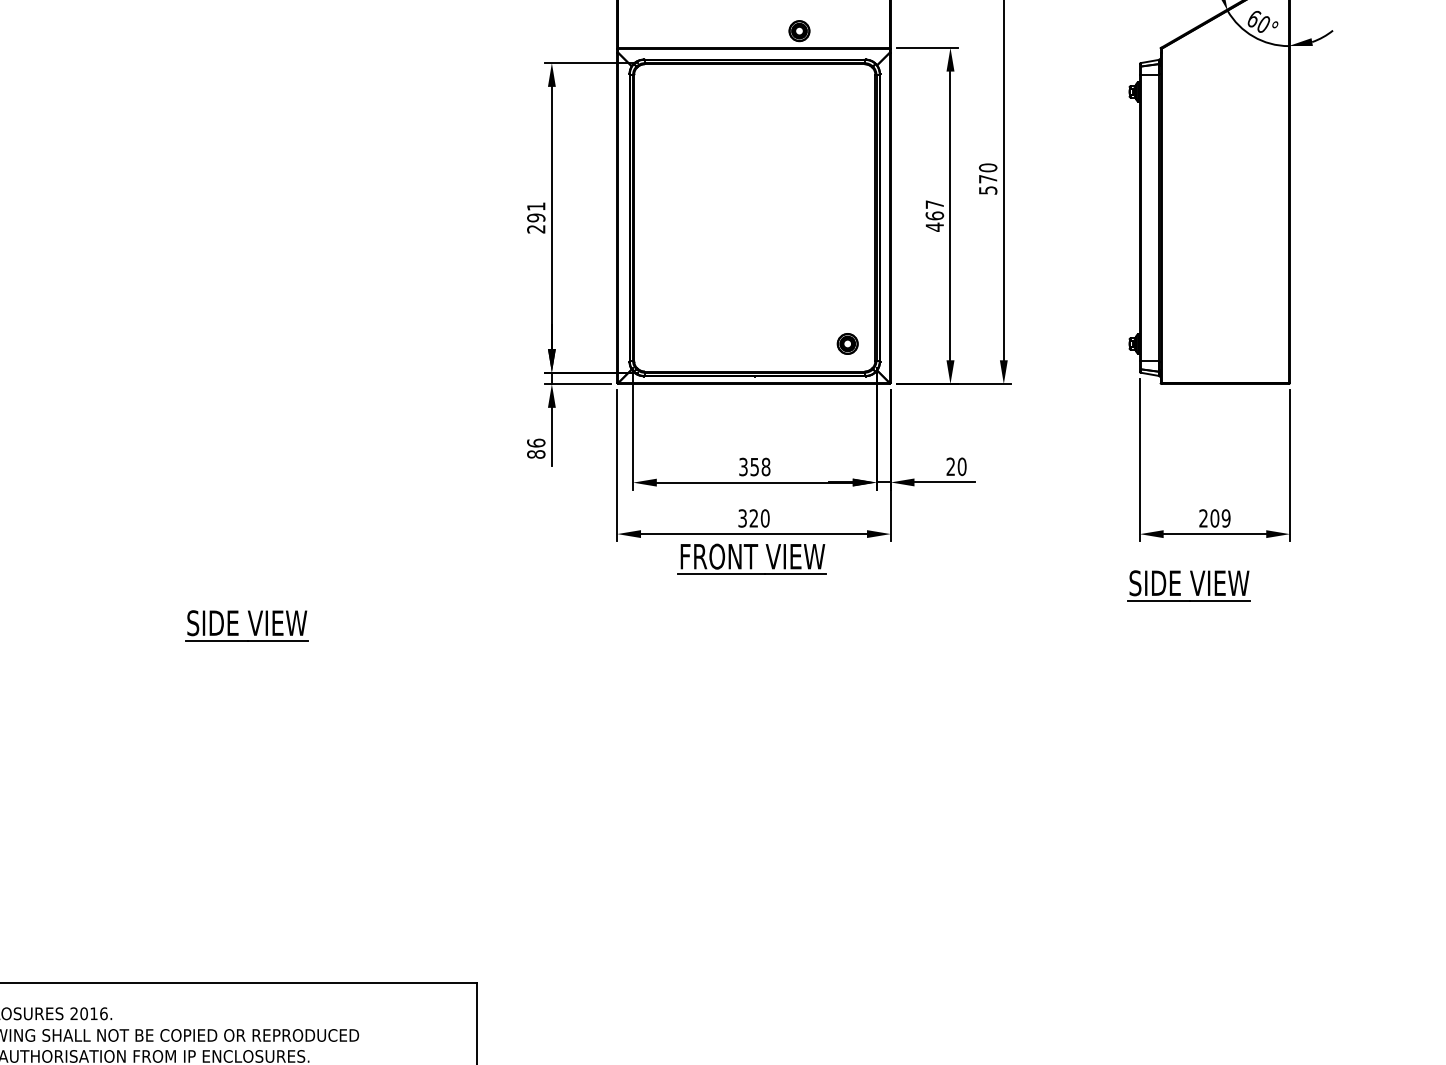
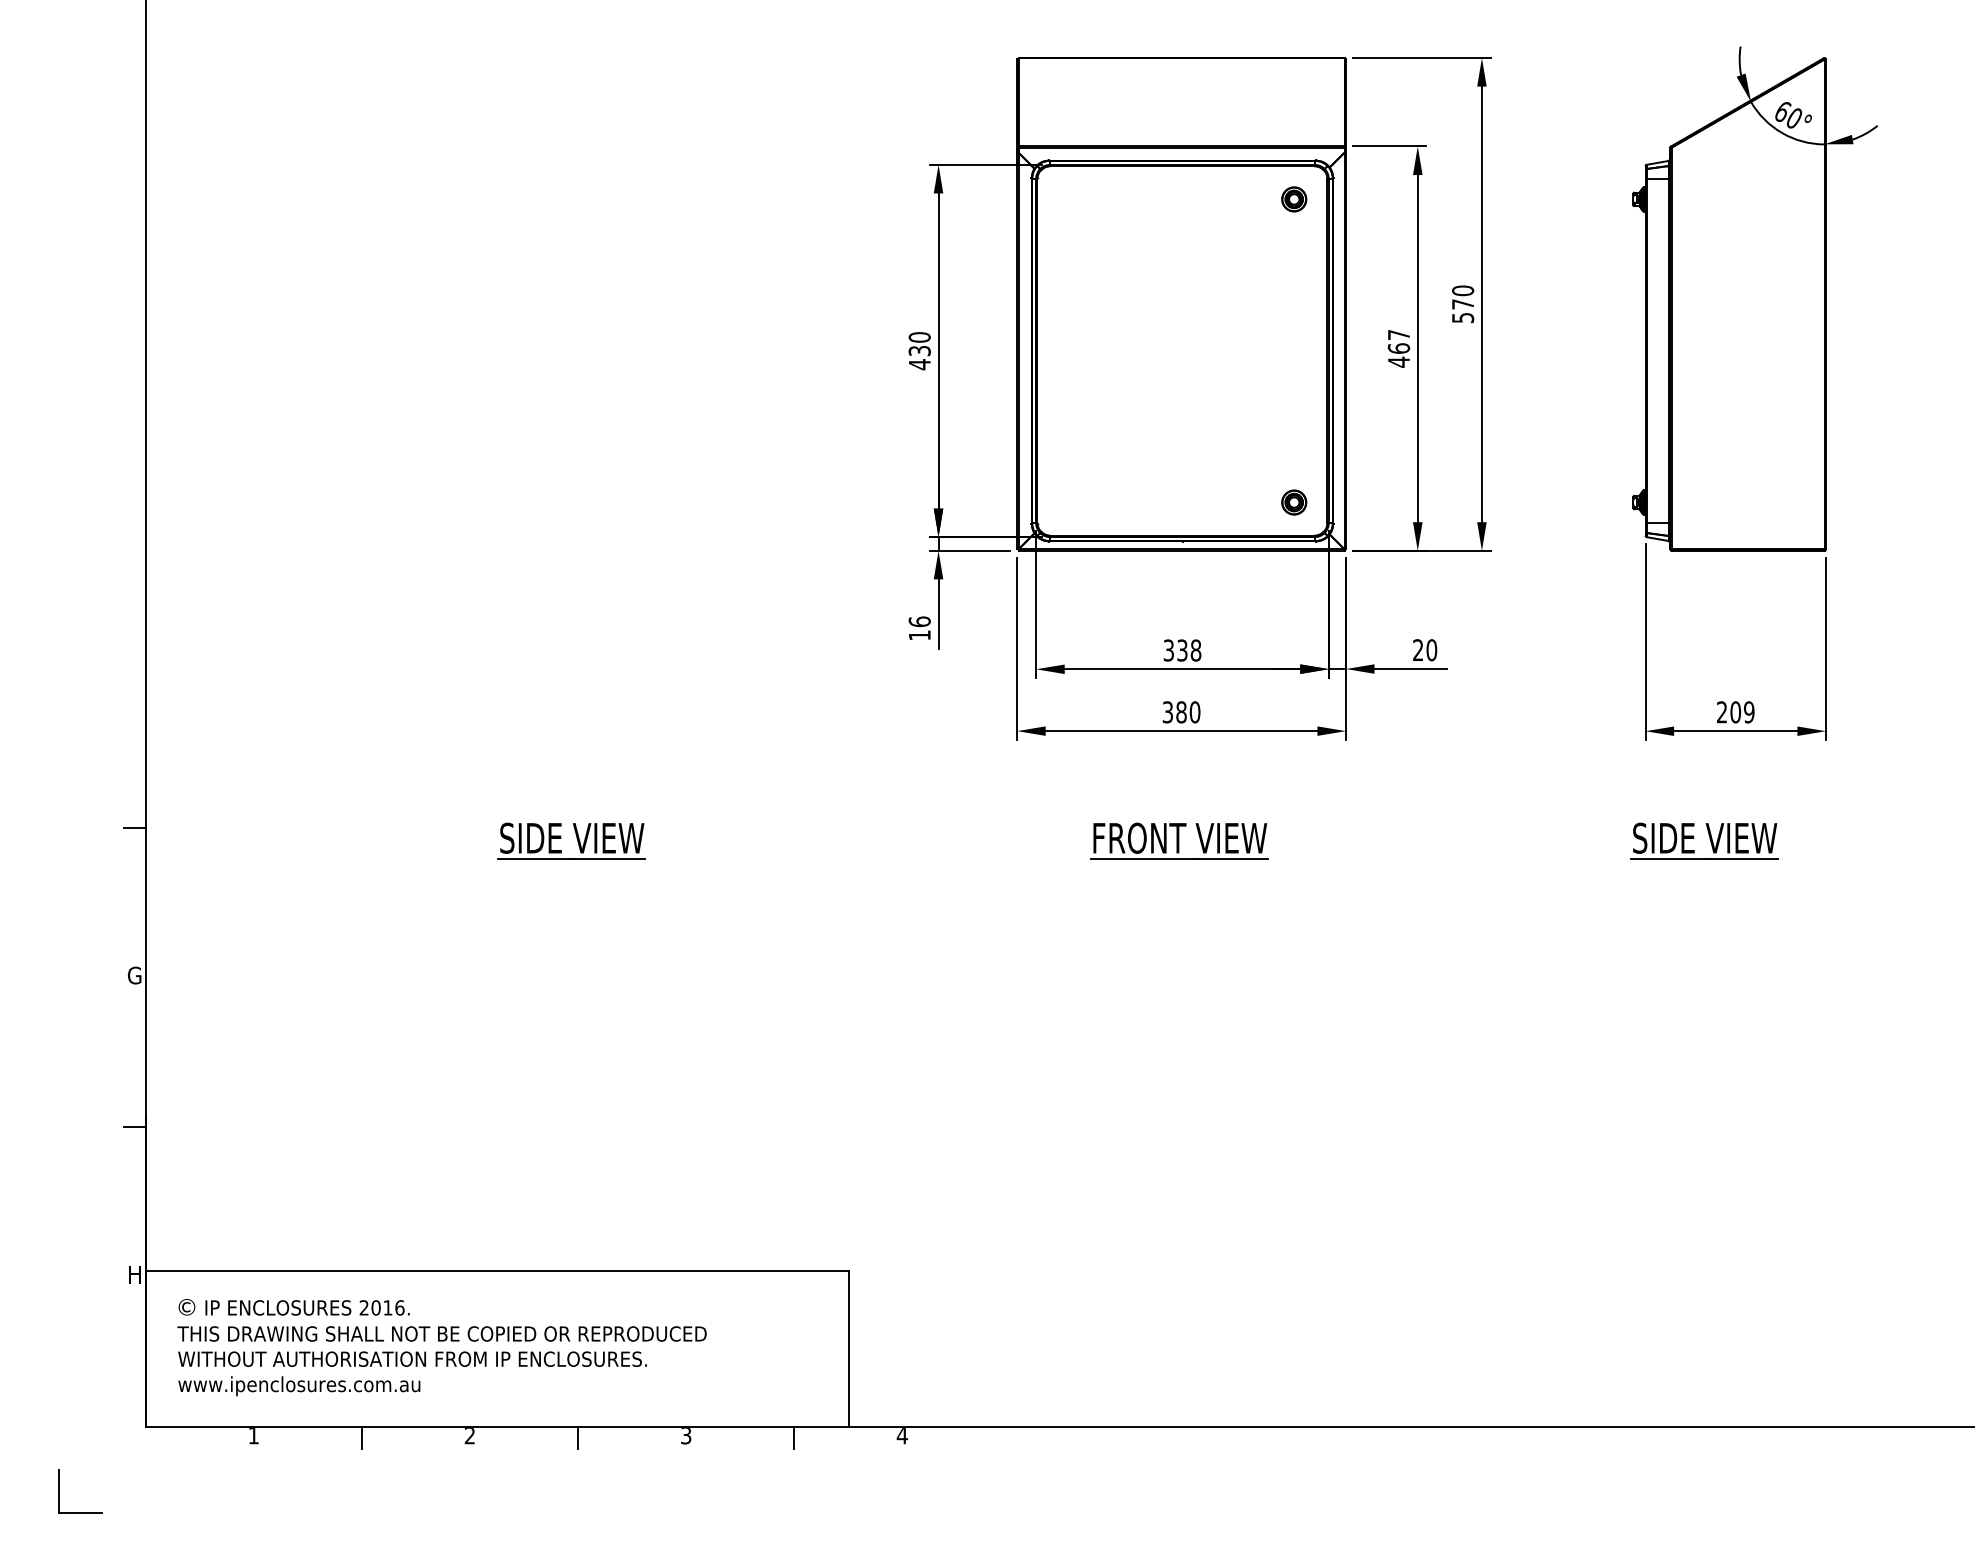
part: (799, 31) -> (1294, 199), moved
text: (536, 218) -> (919, 351), 291 -> 430
text: (536, 454) -> (919, 635), 86 -> 16
text: (754, 466) -> (1182, 649), 358 -> 338
text: (753, 518) -> (1181, 712), 320 -> 380
part: (752, 558) -> (1179, 840), moved
part: (1188, 585) -> (1704, 840), moved

